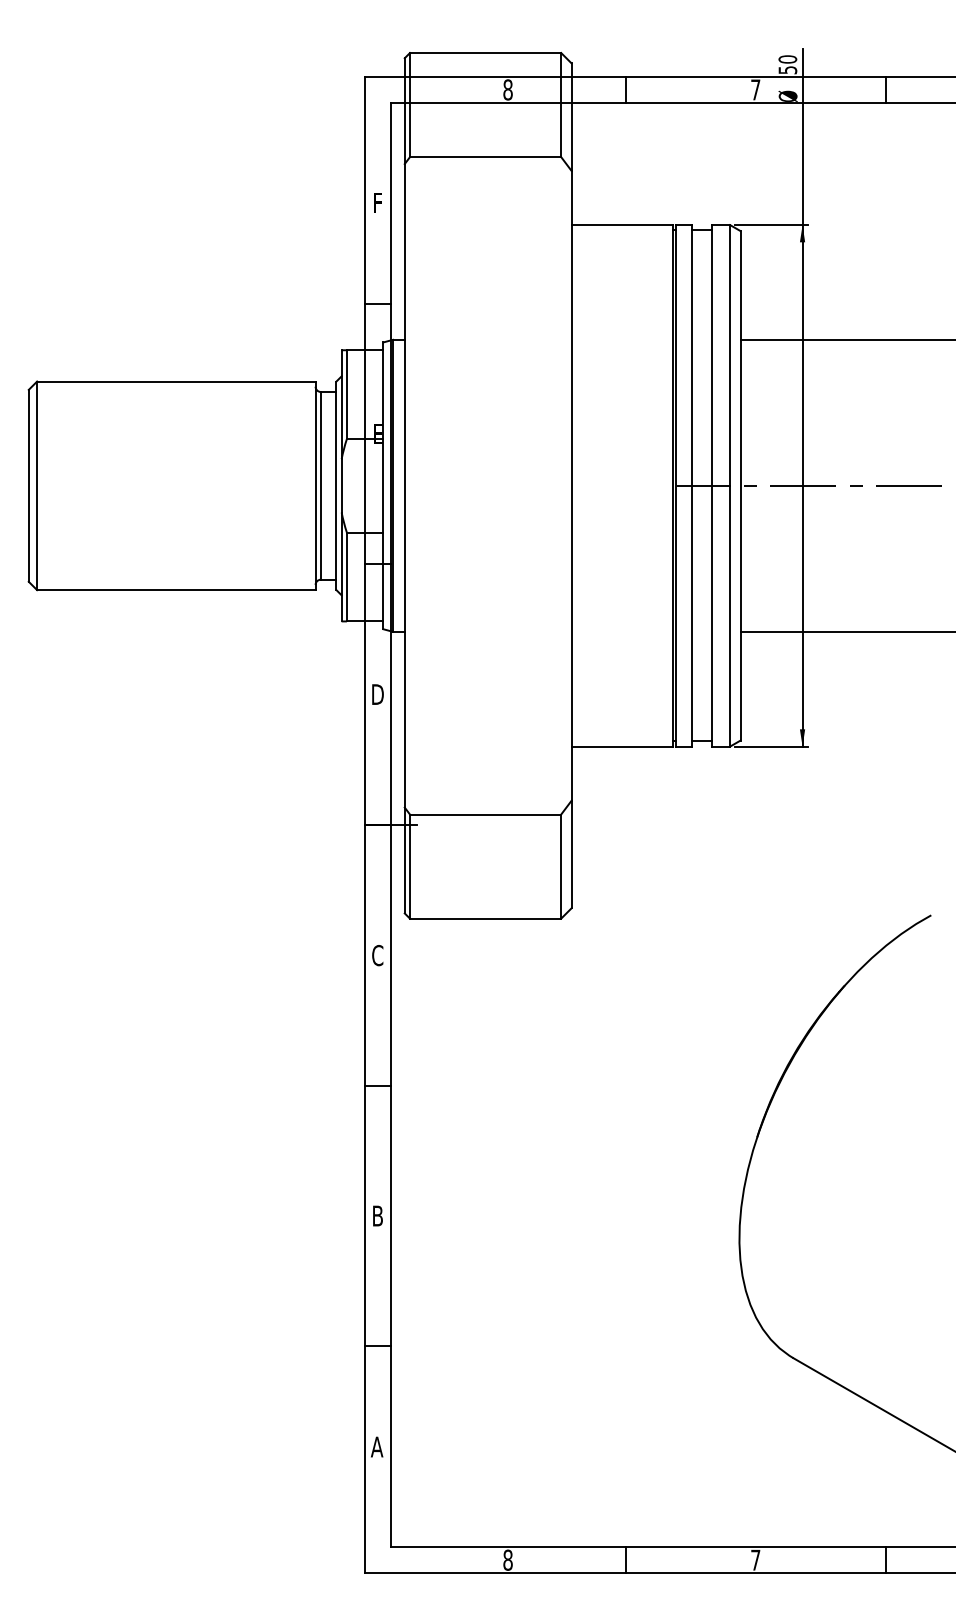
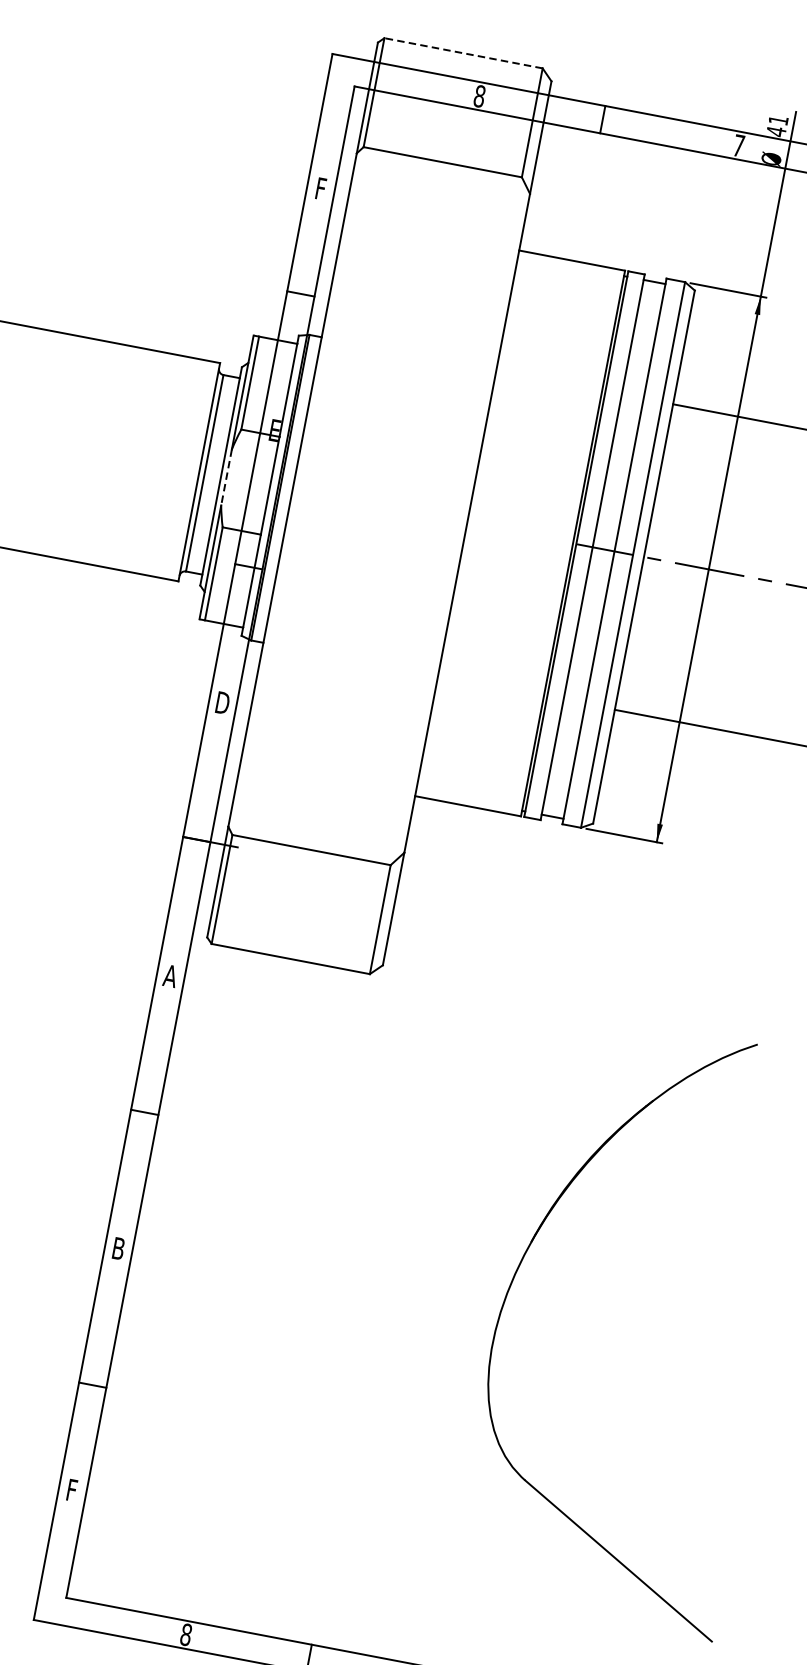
line: (485, 53) -> (463, 53), solid -> dashed
text: (787, 64) -> (777, 125), 50 -> 41
line: (341, 485) -> (226, 477), solid -> dashed
text: (377, 955) -> (170, 976), C -> A
text: (376, 1446) -> (71, 1489), A -> F

